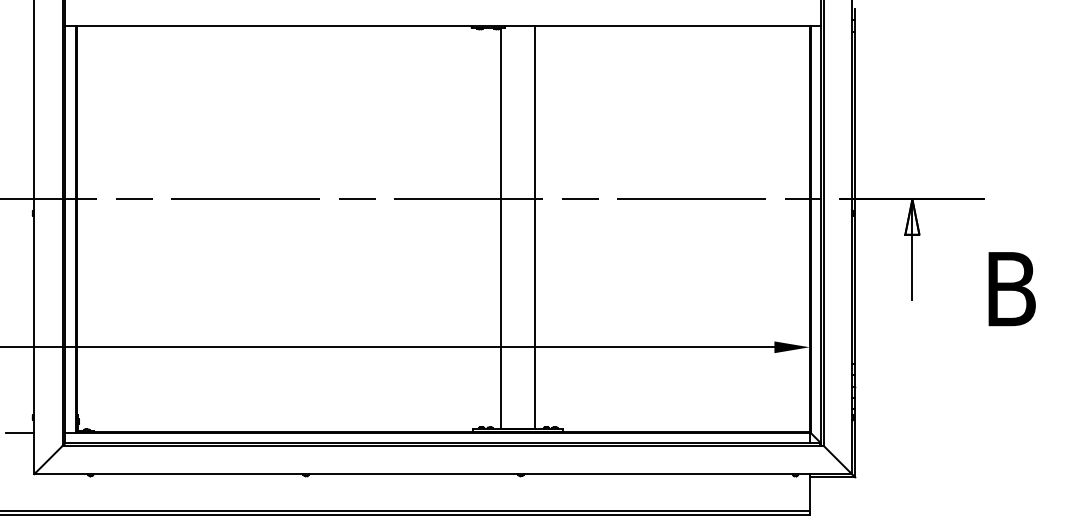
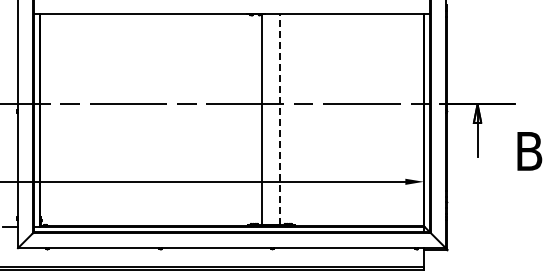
line: (535, 228) -> (280, 119), solid -> dashed

